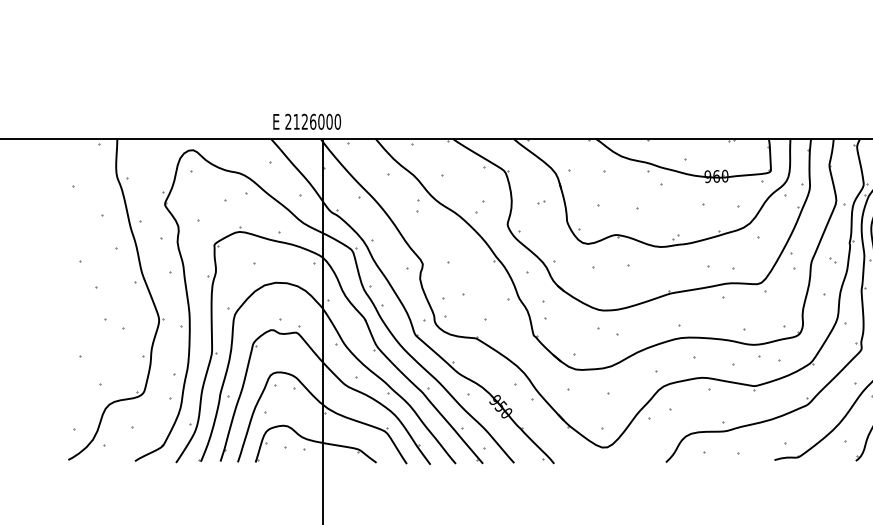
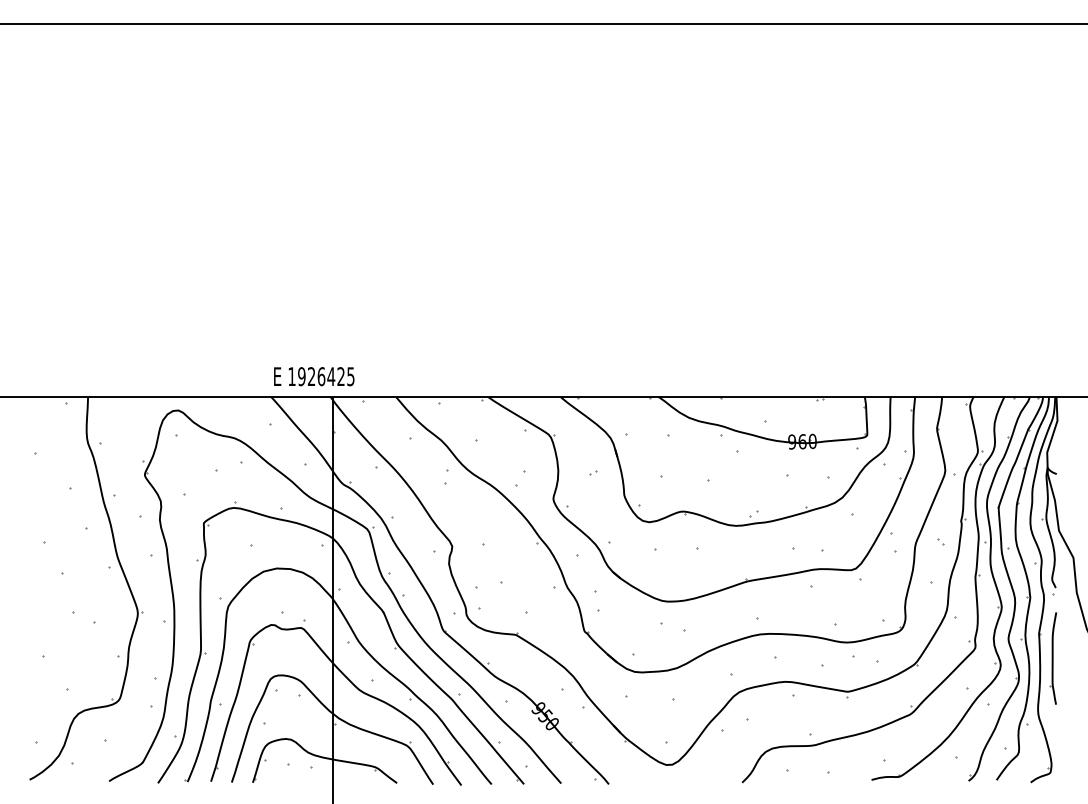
text: (313, 121) -> (321, 376), 2126000 -> 1926425

